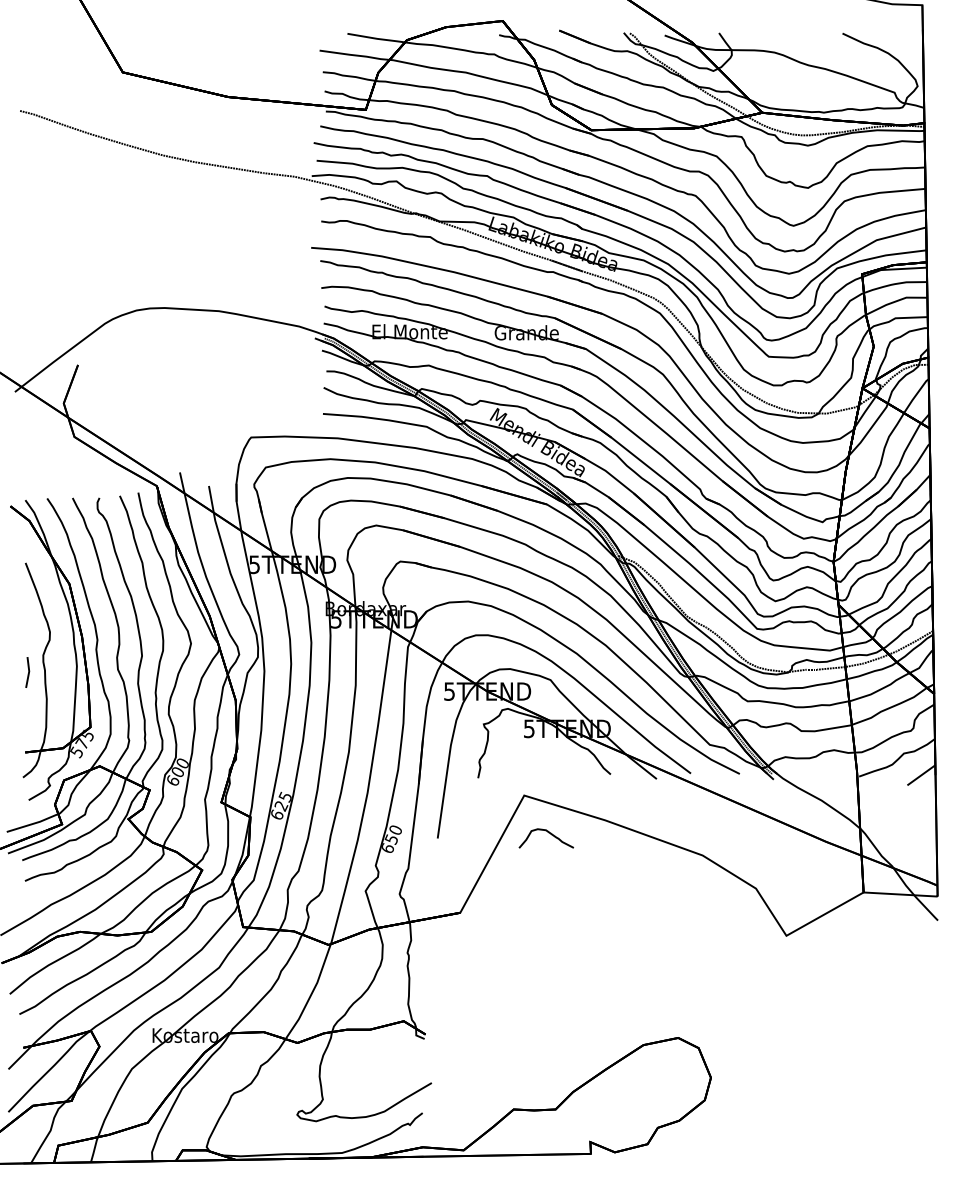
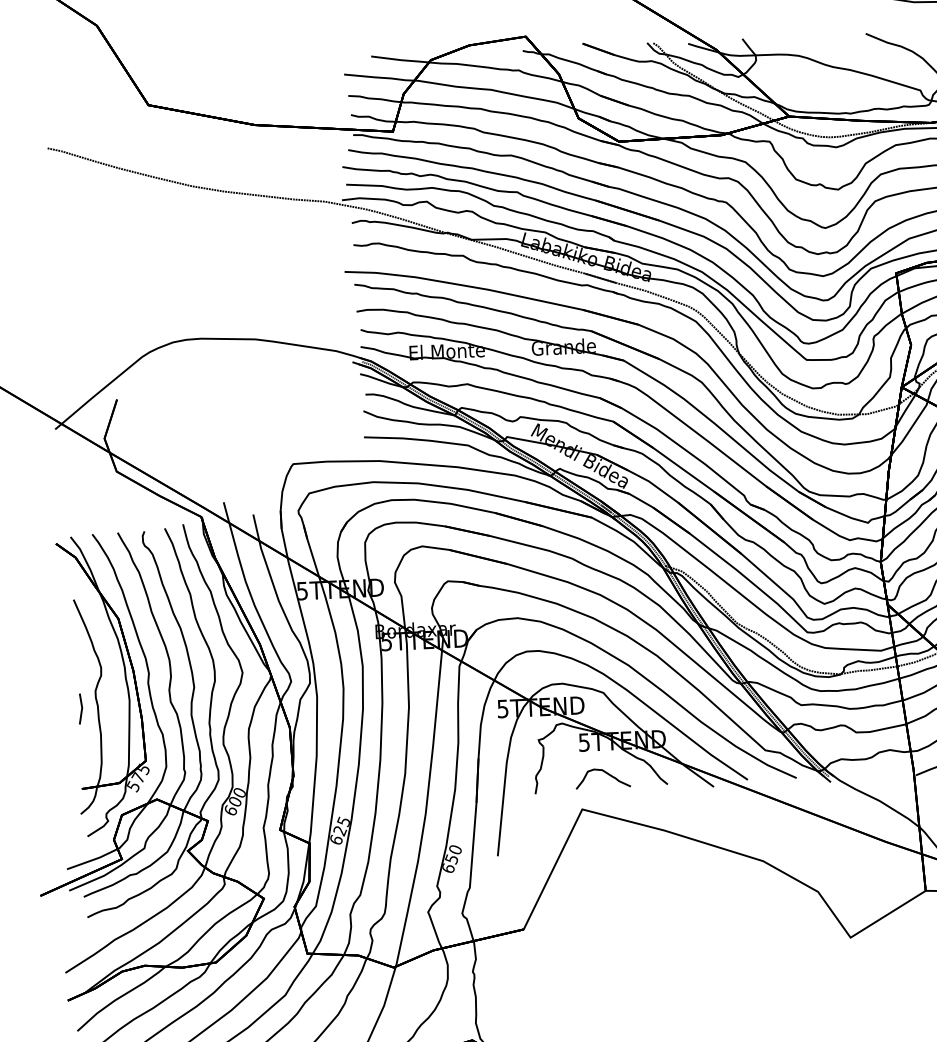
curve: (548, 833) -> (604, 773), moved

